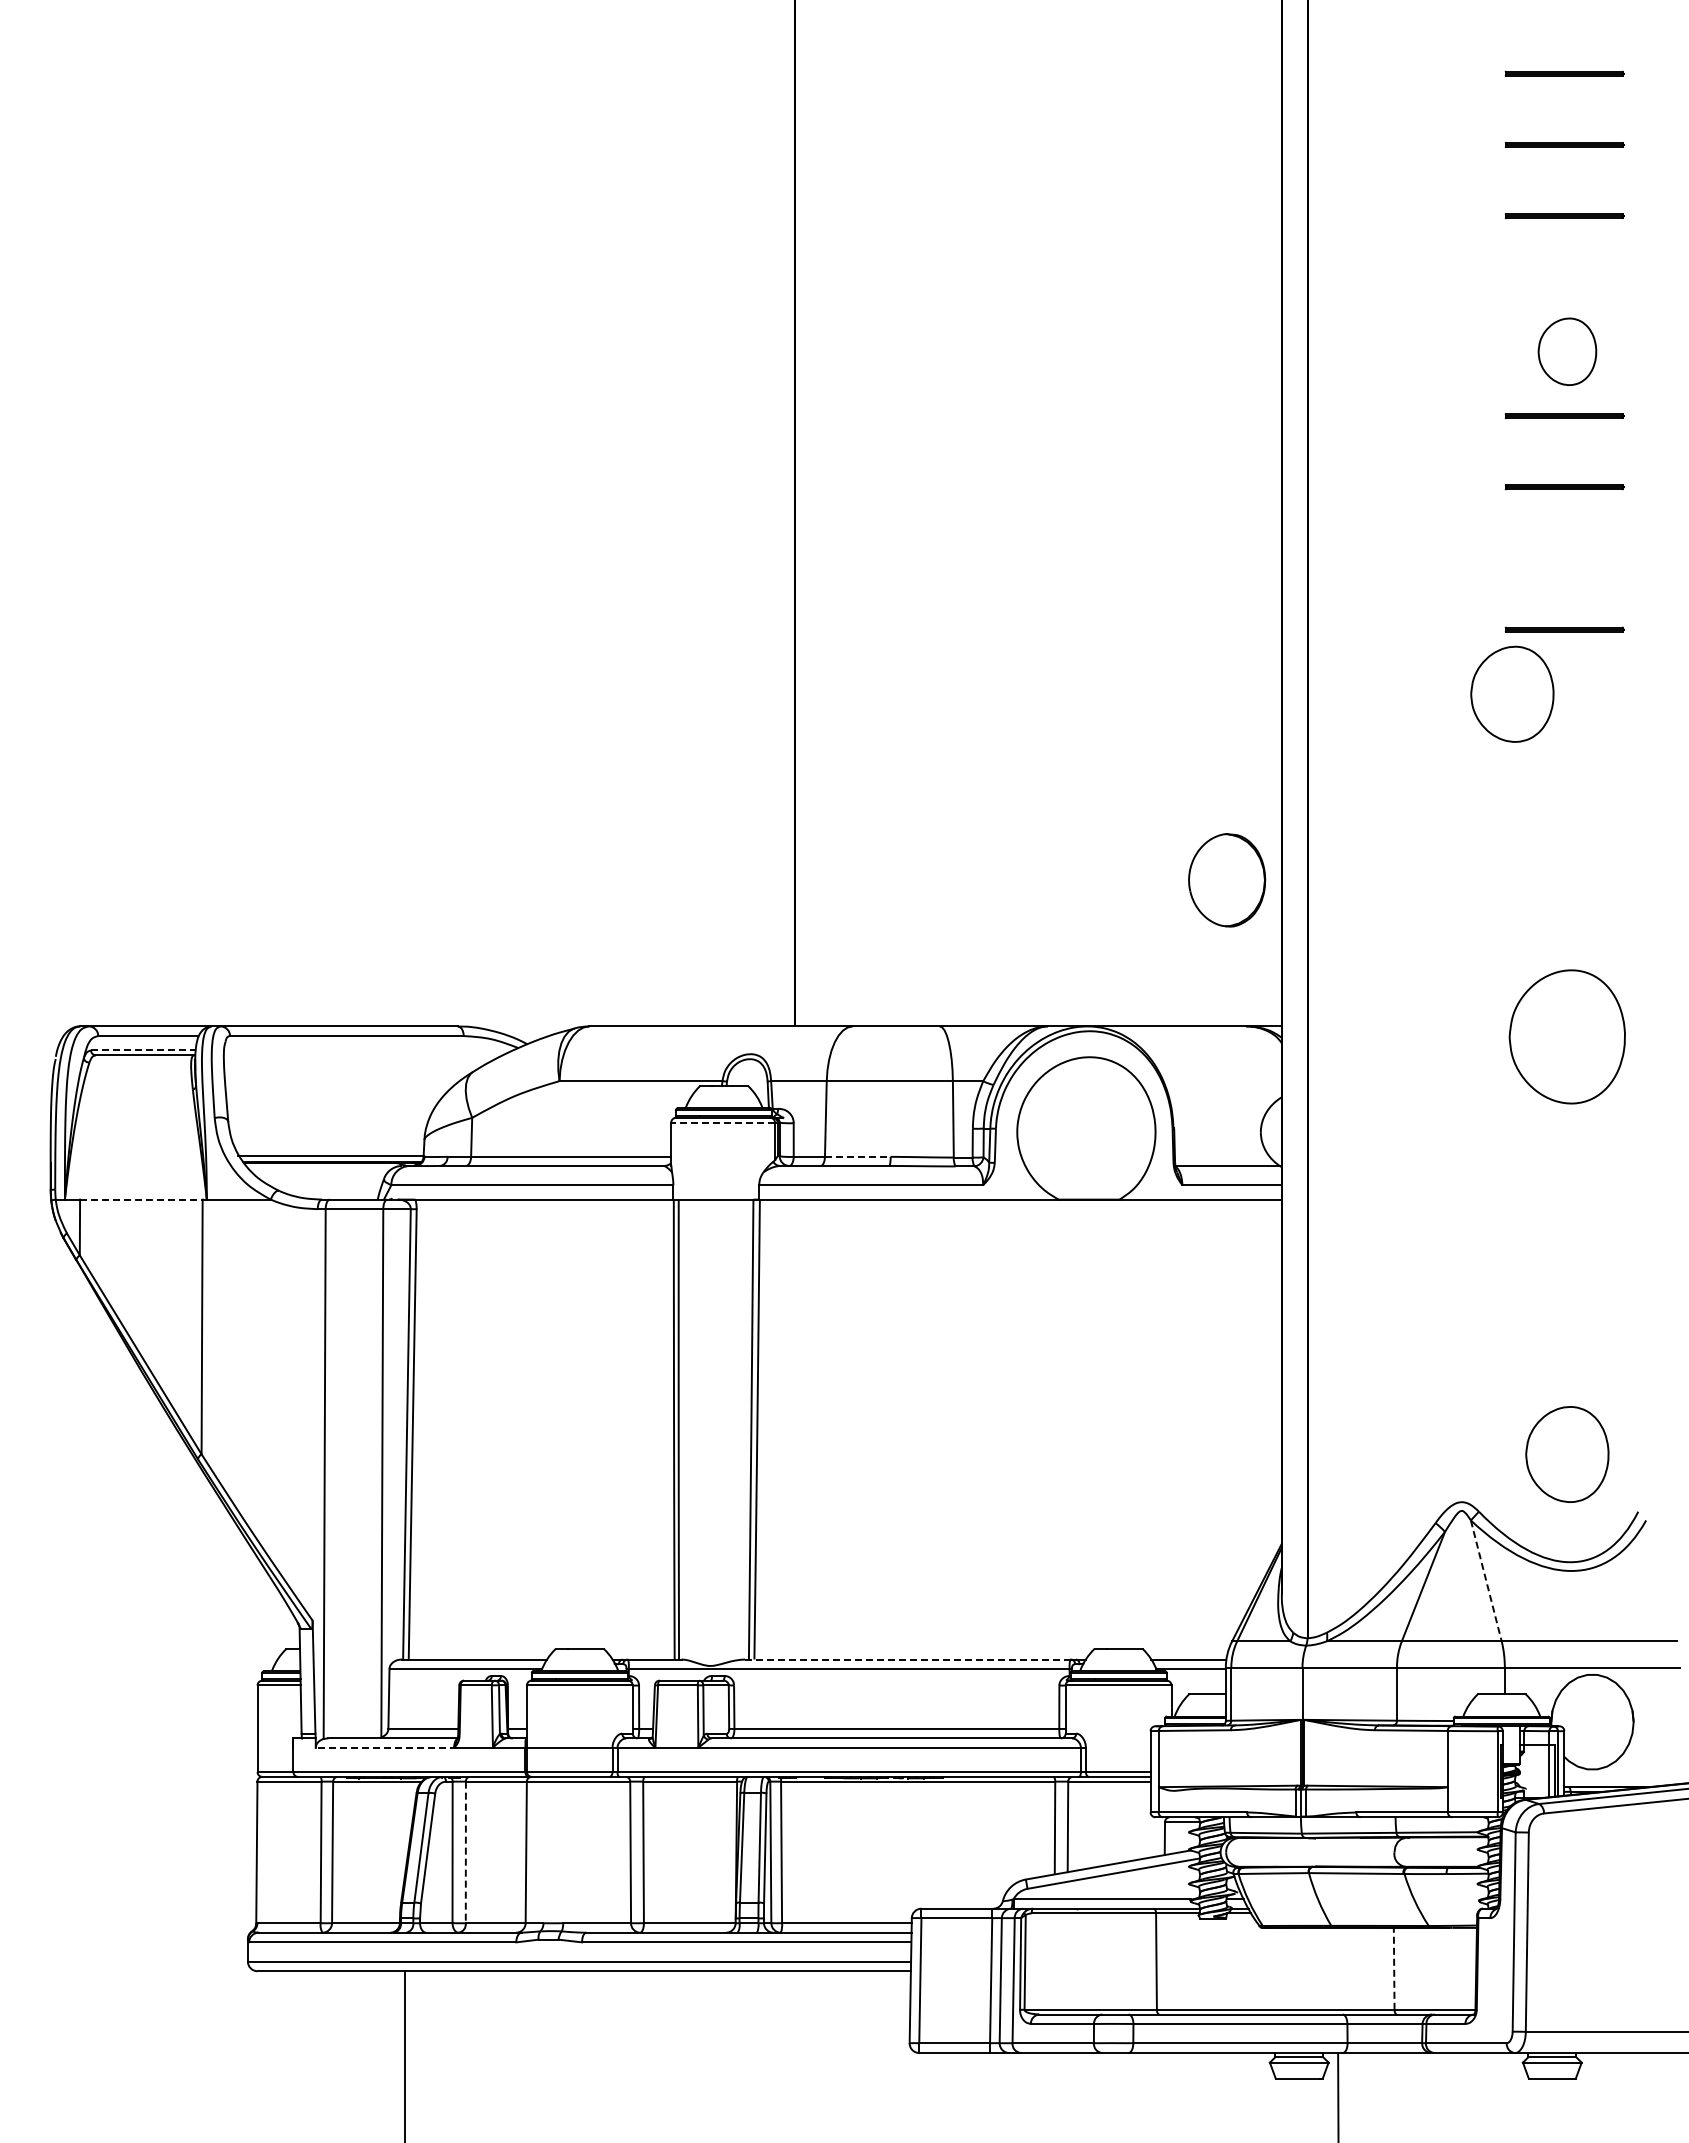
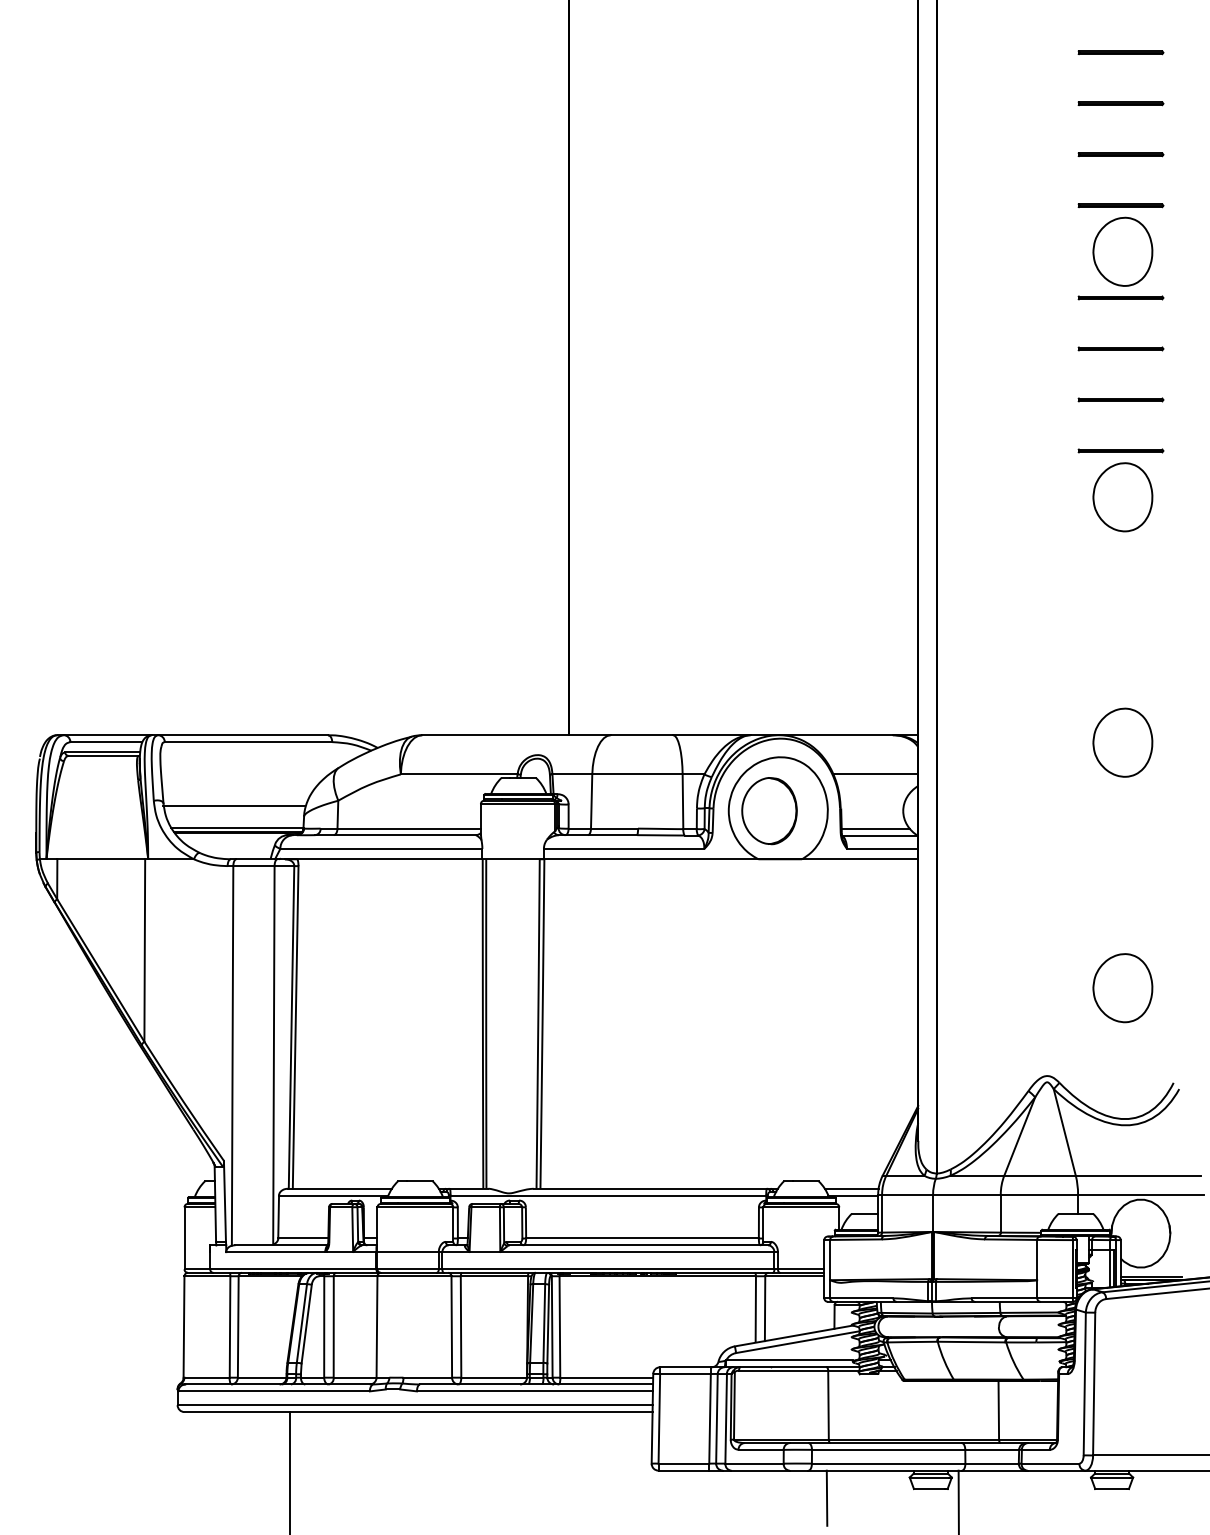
part: (1564, 287) -> (1120, 205), added
part: (1567, 351) -> (1122, 251), size x1.43
part: (1564, 558) -> (1120, 399), added
part: (1512, 693) -> (1122, 496), moved
part: (1227, 880) -> (769, 811), moved
part: (1567, 1036) -> (1122, 742), size x0.71
line: (142, 1050) -> (102, 752), dashed -> solid
line: (1222, 1081) -> (875, 774), added
line: (723, 1122) -> (518, 804), dashed -> solid
line: (327, 1125) -> (234, 806), added
line: (857, 1156) -> (614, 828), dashed -> solid
line: (1222, 1157) -> (875, 829), added
line: (141, 1199) -> (101, 859), dashed -> solid
part: (1567, 1454) -> (1122, 988), moved
line: (1486, 1581) -> (1064, 1132), dashed -> solid
line: (908, 1659) -> (650, 1188), dashed -> solid
line: (386, 1748) -> (276, 1252), dashed -> solid
line: (1606, 1782) -> (1150, 1276), added
line: (465, 1853) -> (333, 1327), dashed -> solid
line: (1394, 1968) -> (999, 1410), dashed -> solid
line: (1154, 2091) -> (827, 1498), added

